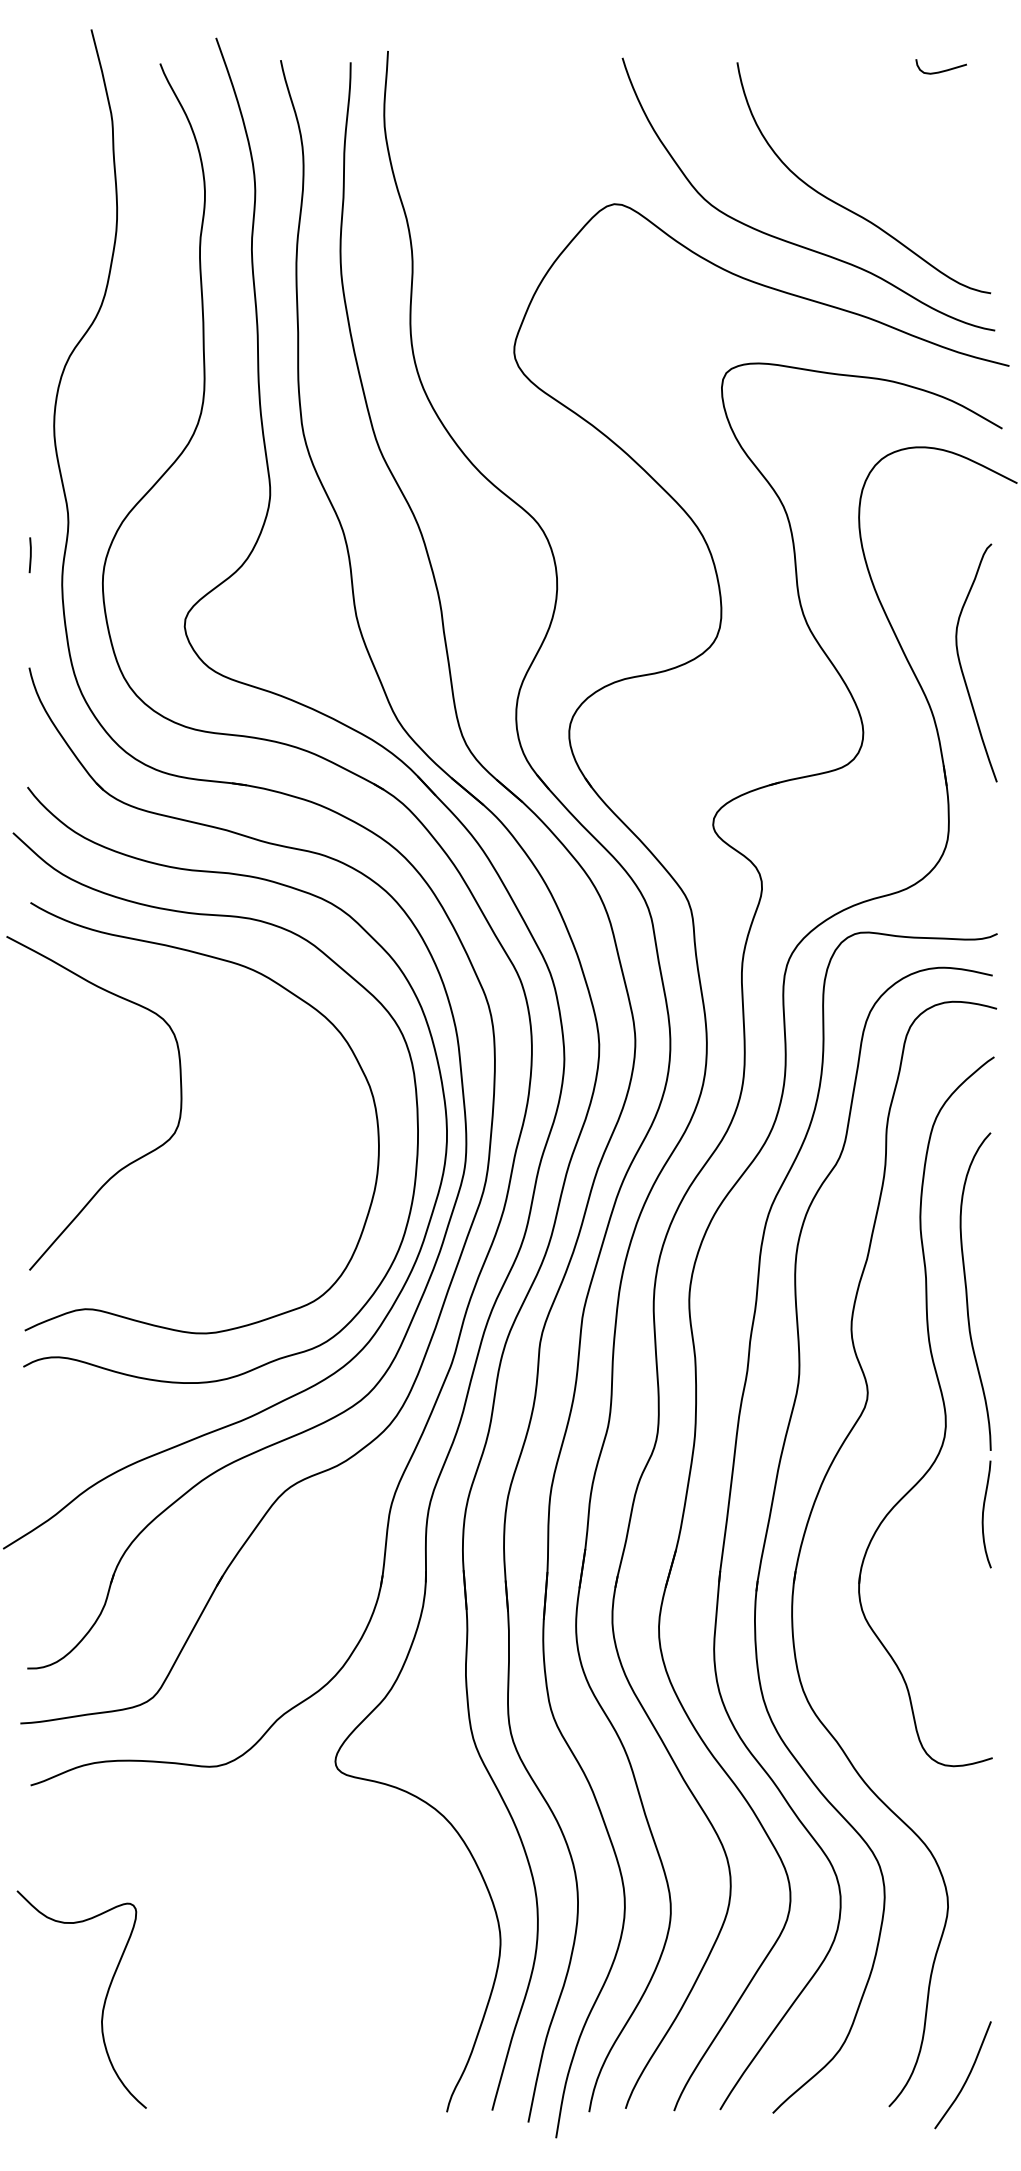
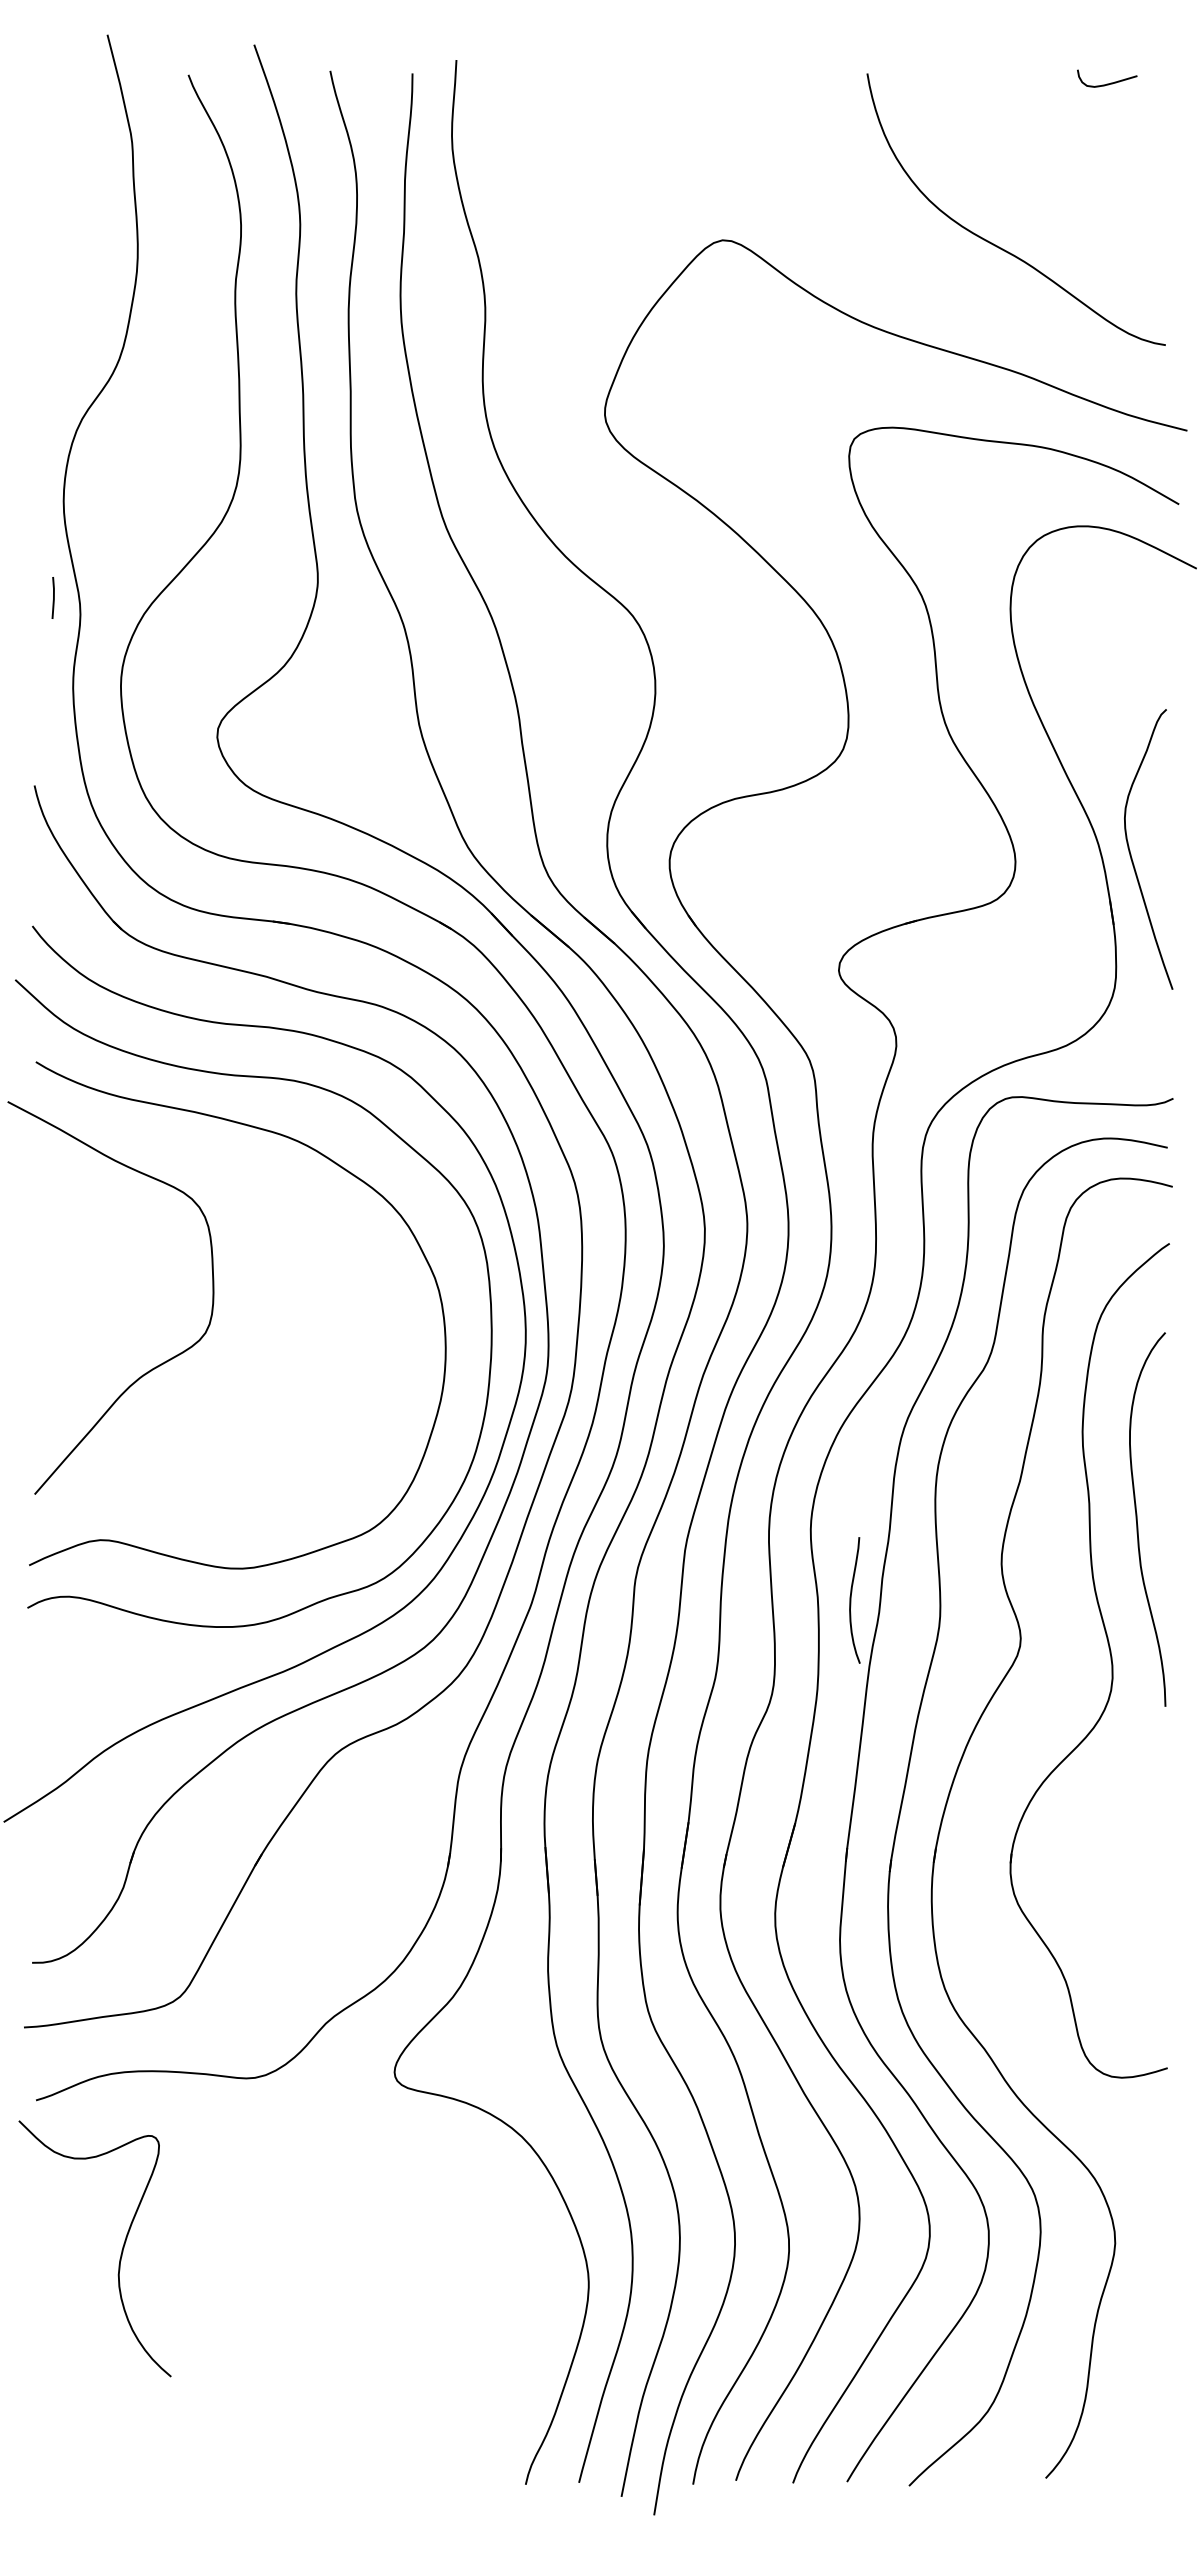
curve: (793, 242) -> (933, 285), removed
line: (29, 555) -> (52, 598), moved
curve: (961, 664) -> (1131, 851), moved
curve: (983, 1514) -> (851, 1600), moved
curve: (103, 2003) -> (120, 2253), moved
curve: (966, 2078) -> (1136, 2445), removed

